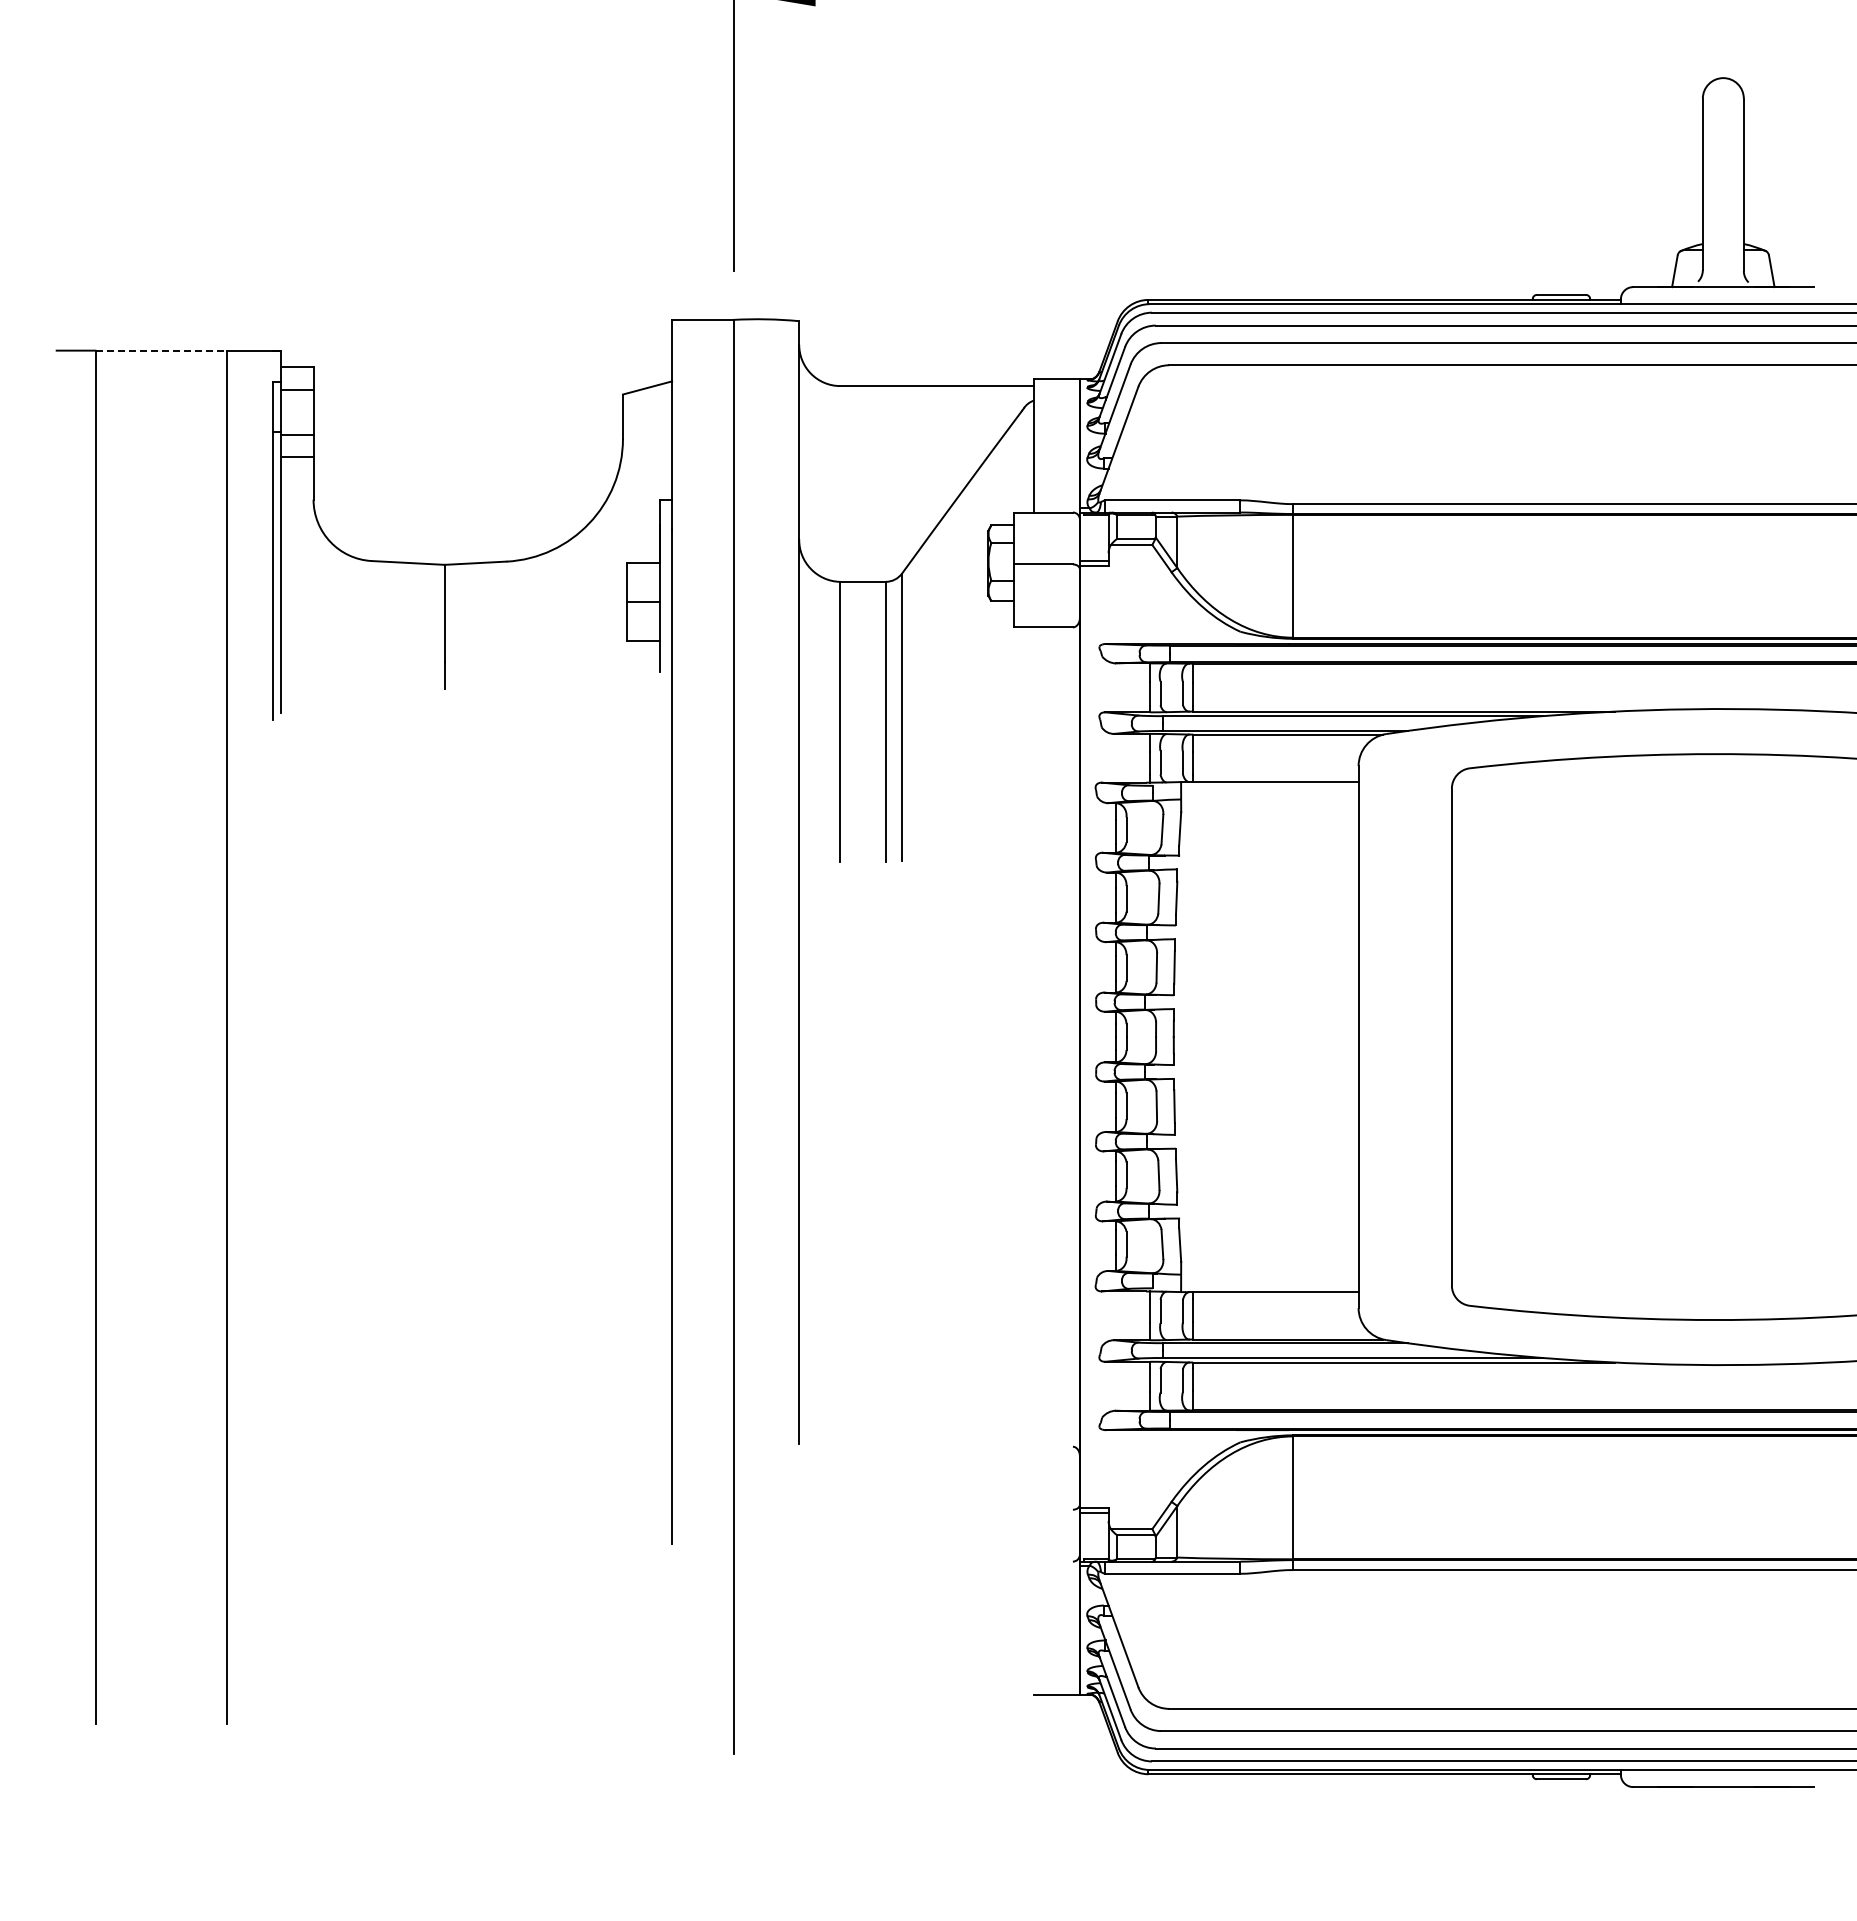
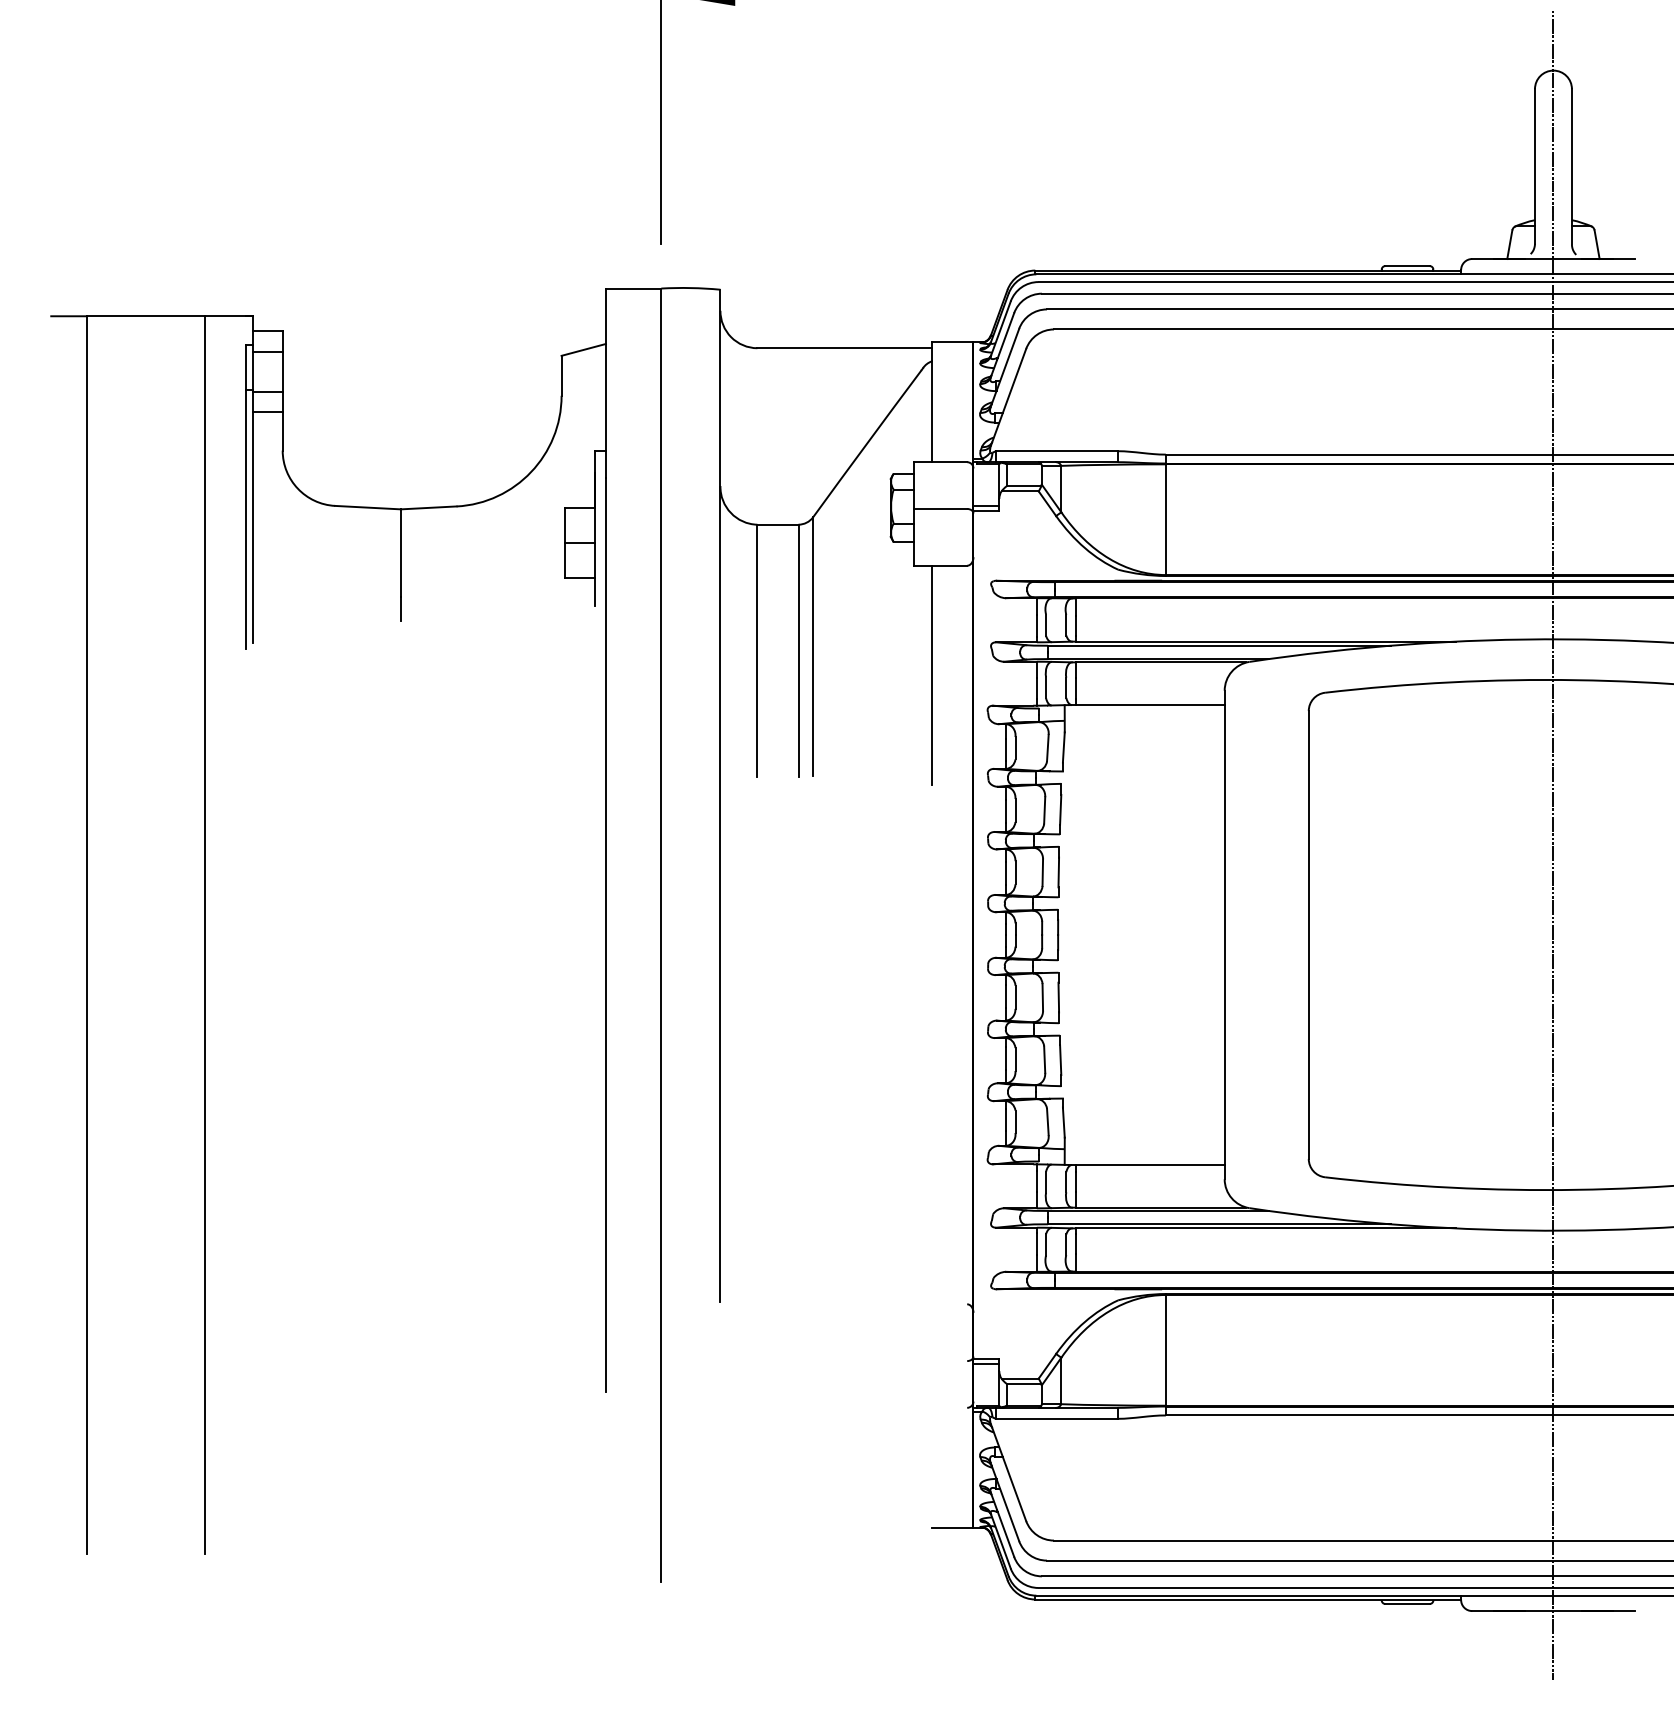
line: (161, 350) -> (145, 316), dashed -> solid
line: (1033, 748) -> (931, 674), added
line: (1723, 937) -> (1553, 845), added

